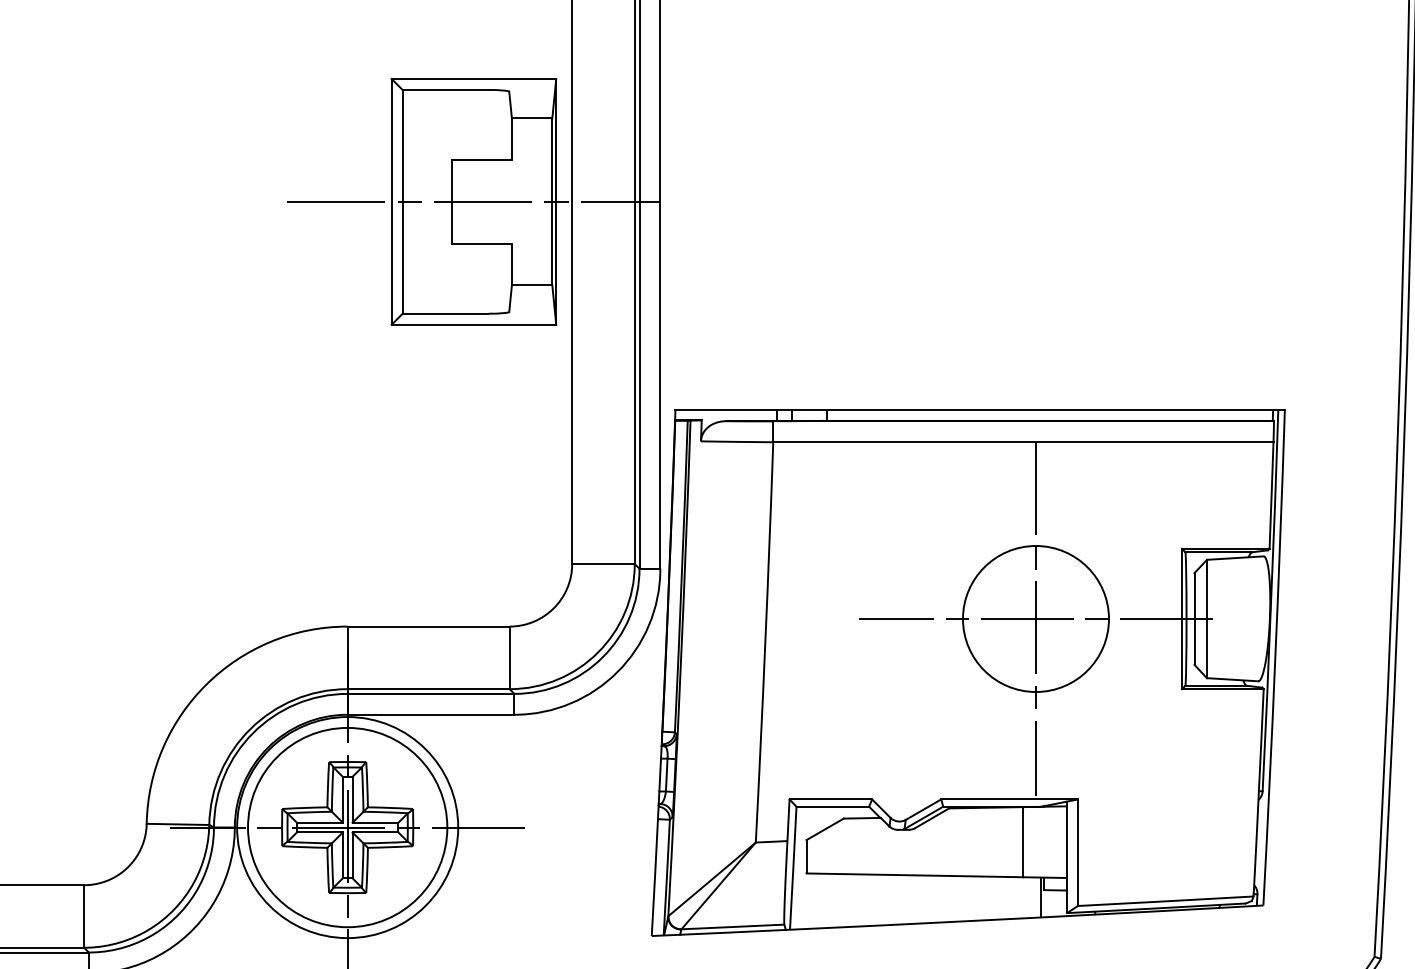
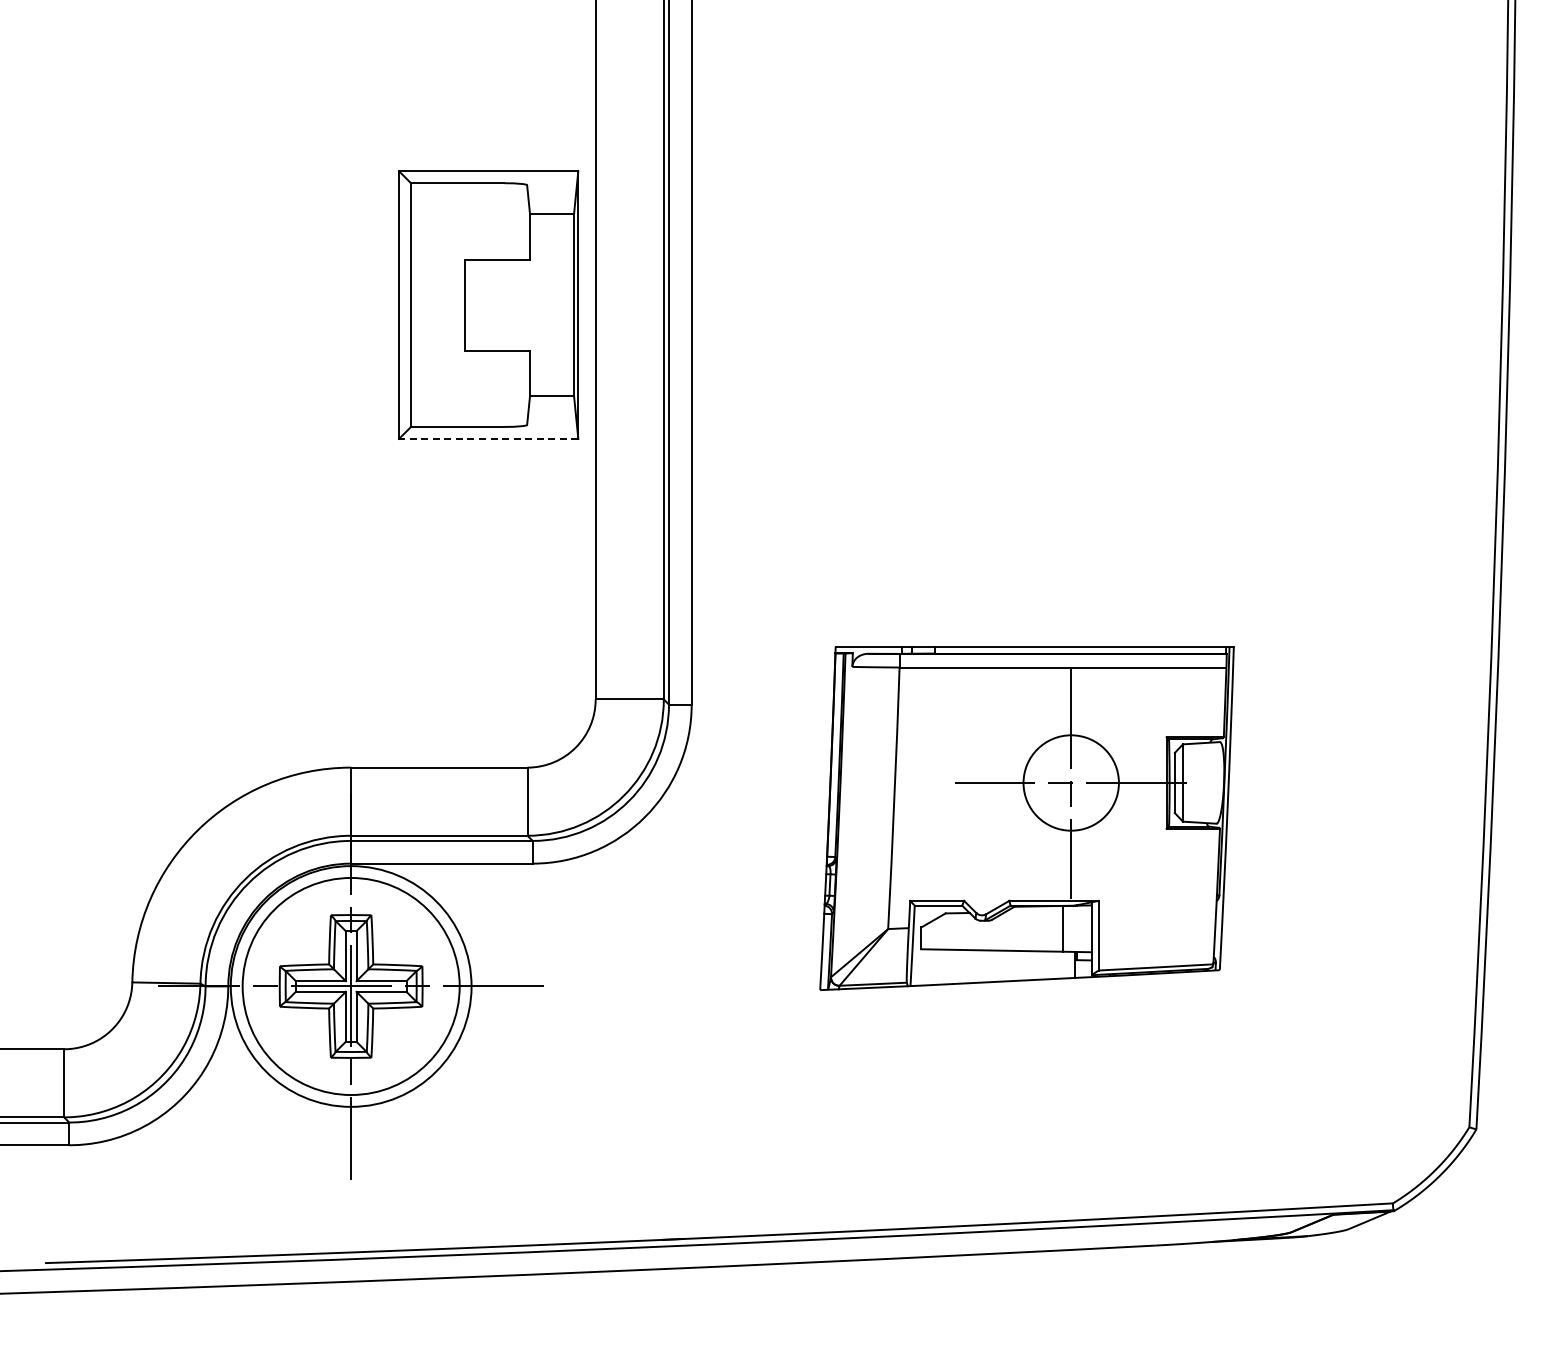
line: (473, 202) -> (488, 305), removed
line: (473, 324) -> (488, 438), solid -> dashed
part: (967, 673) -> (1026, 818), size x0.6

